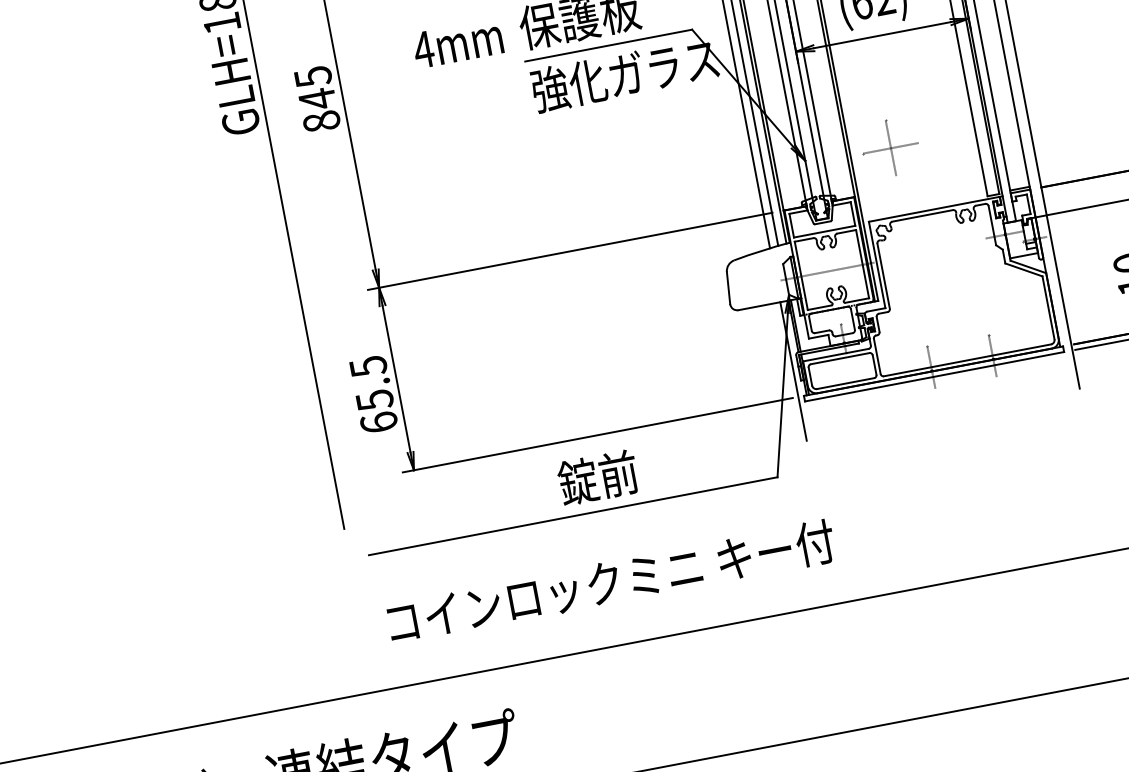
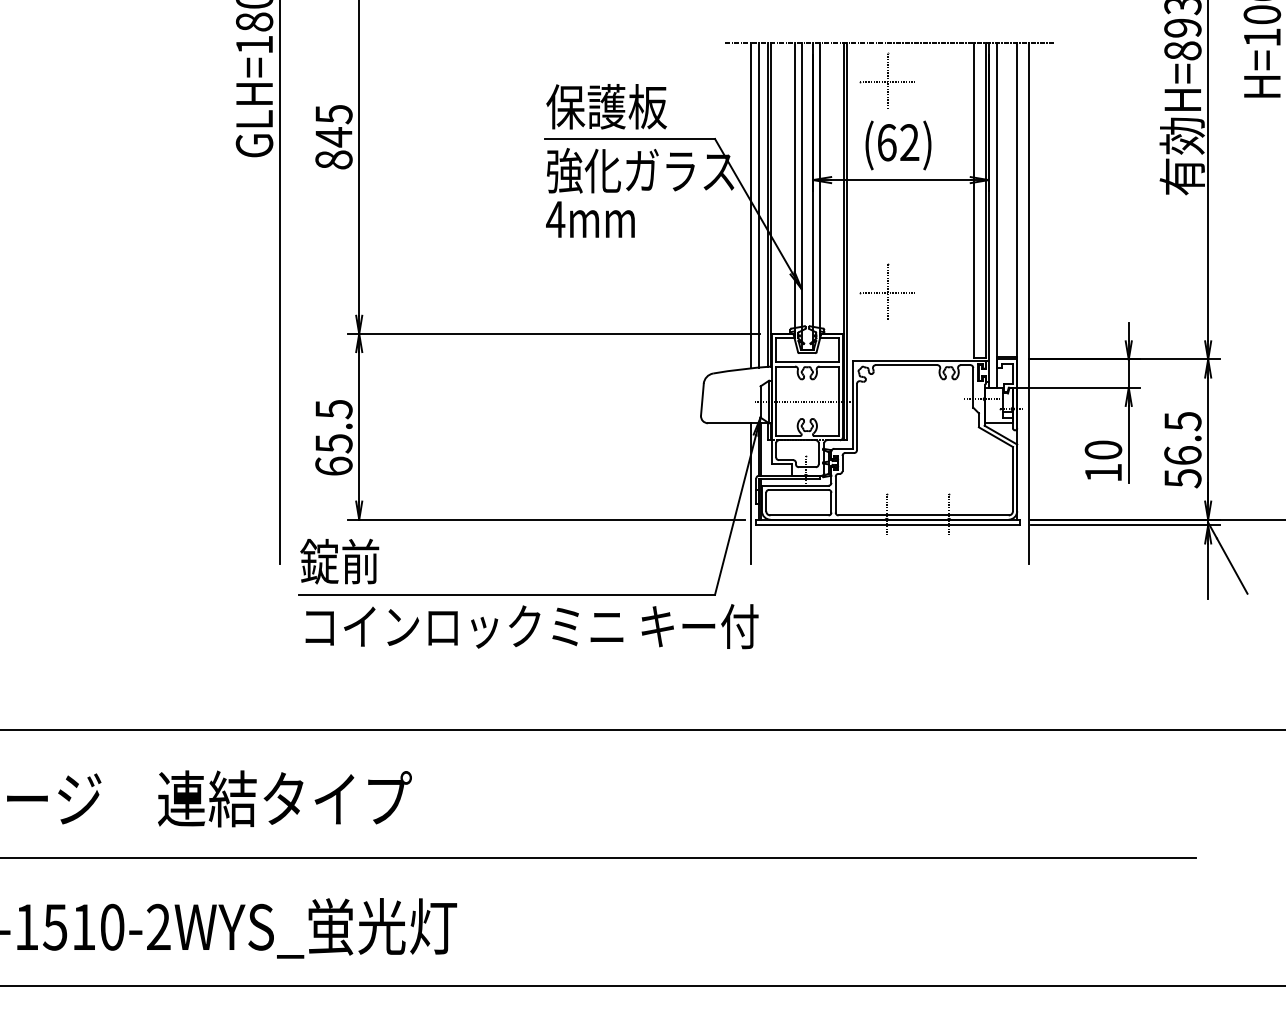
text: (457, 43) -> (590, 219), moved
text: (597, 477) -> (339, 561), moved
text: (610, 582) -> (531, 626), moved

